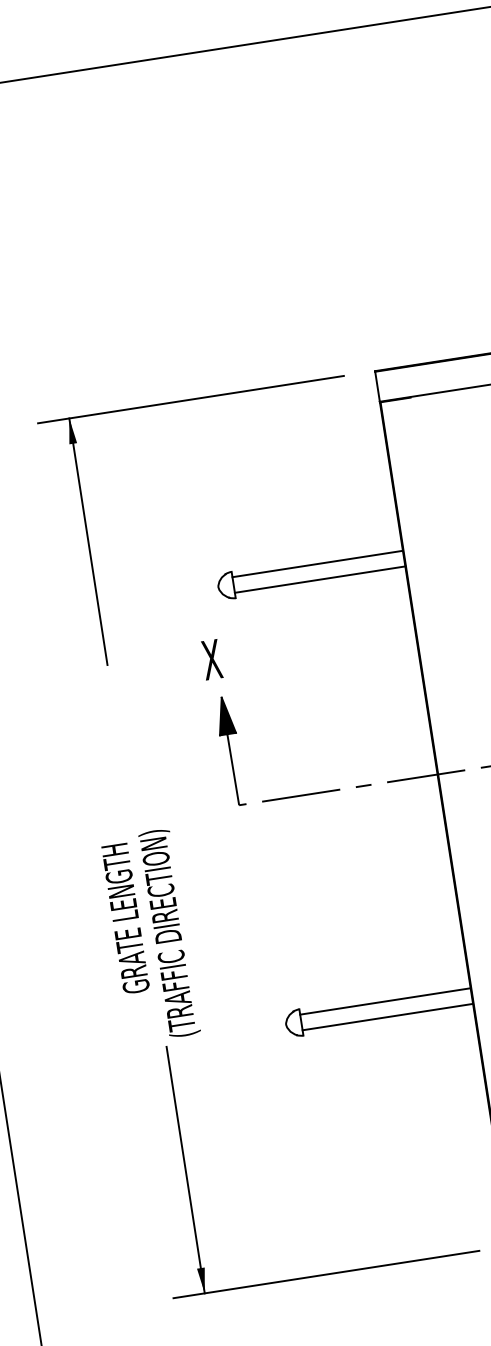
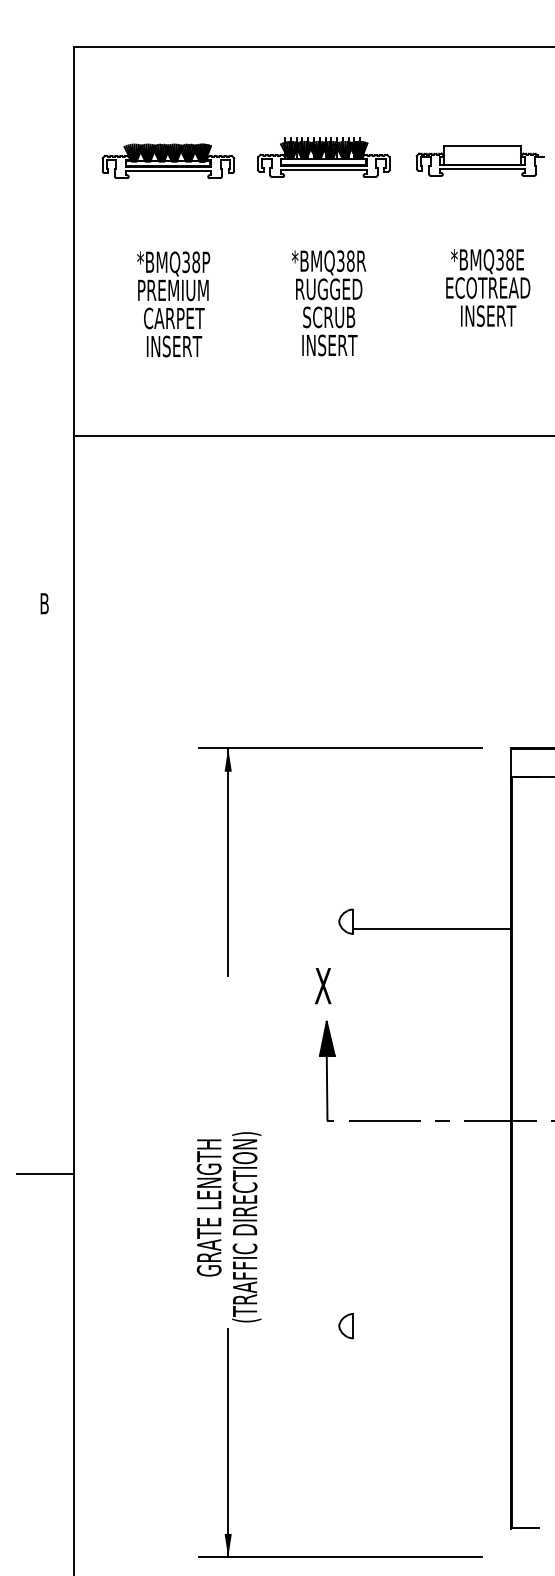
line: (317, 564) -> (431, 914), removed
line: (384, 1001) -> (431, 1318), removed
line: (387, 1017) -> (431, 1333), removed

